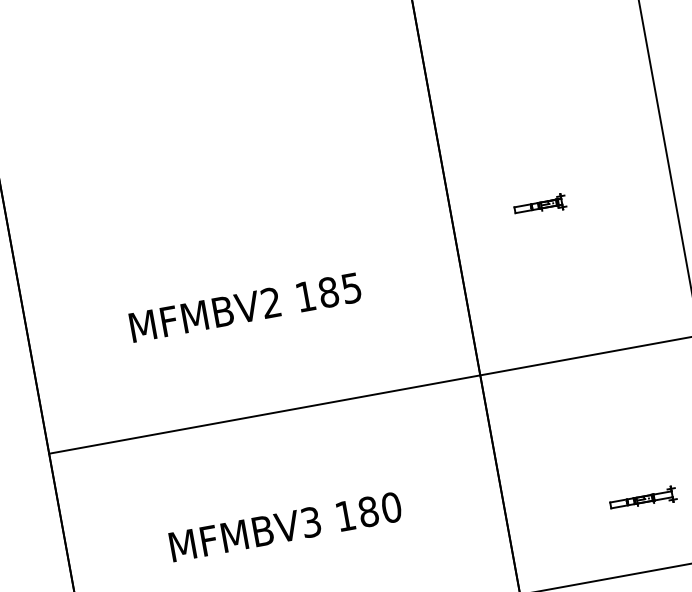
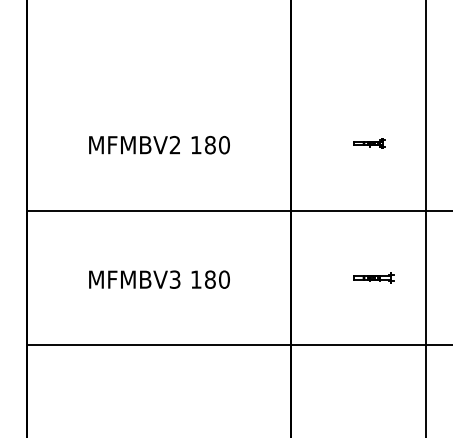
part: (540, 205) -> (369, 143), moved
text: (351, 288) -> (224, 145), 185 -> 180
part: (642, 498) -> (373, 277), moved

